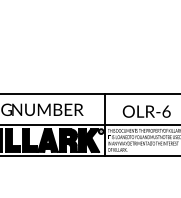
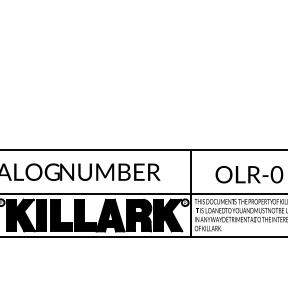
text: (166, 111) -> (276, 174), OLR-6 -> OLR-0

